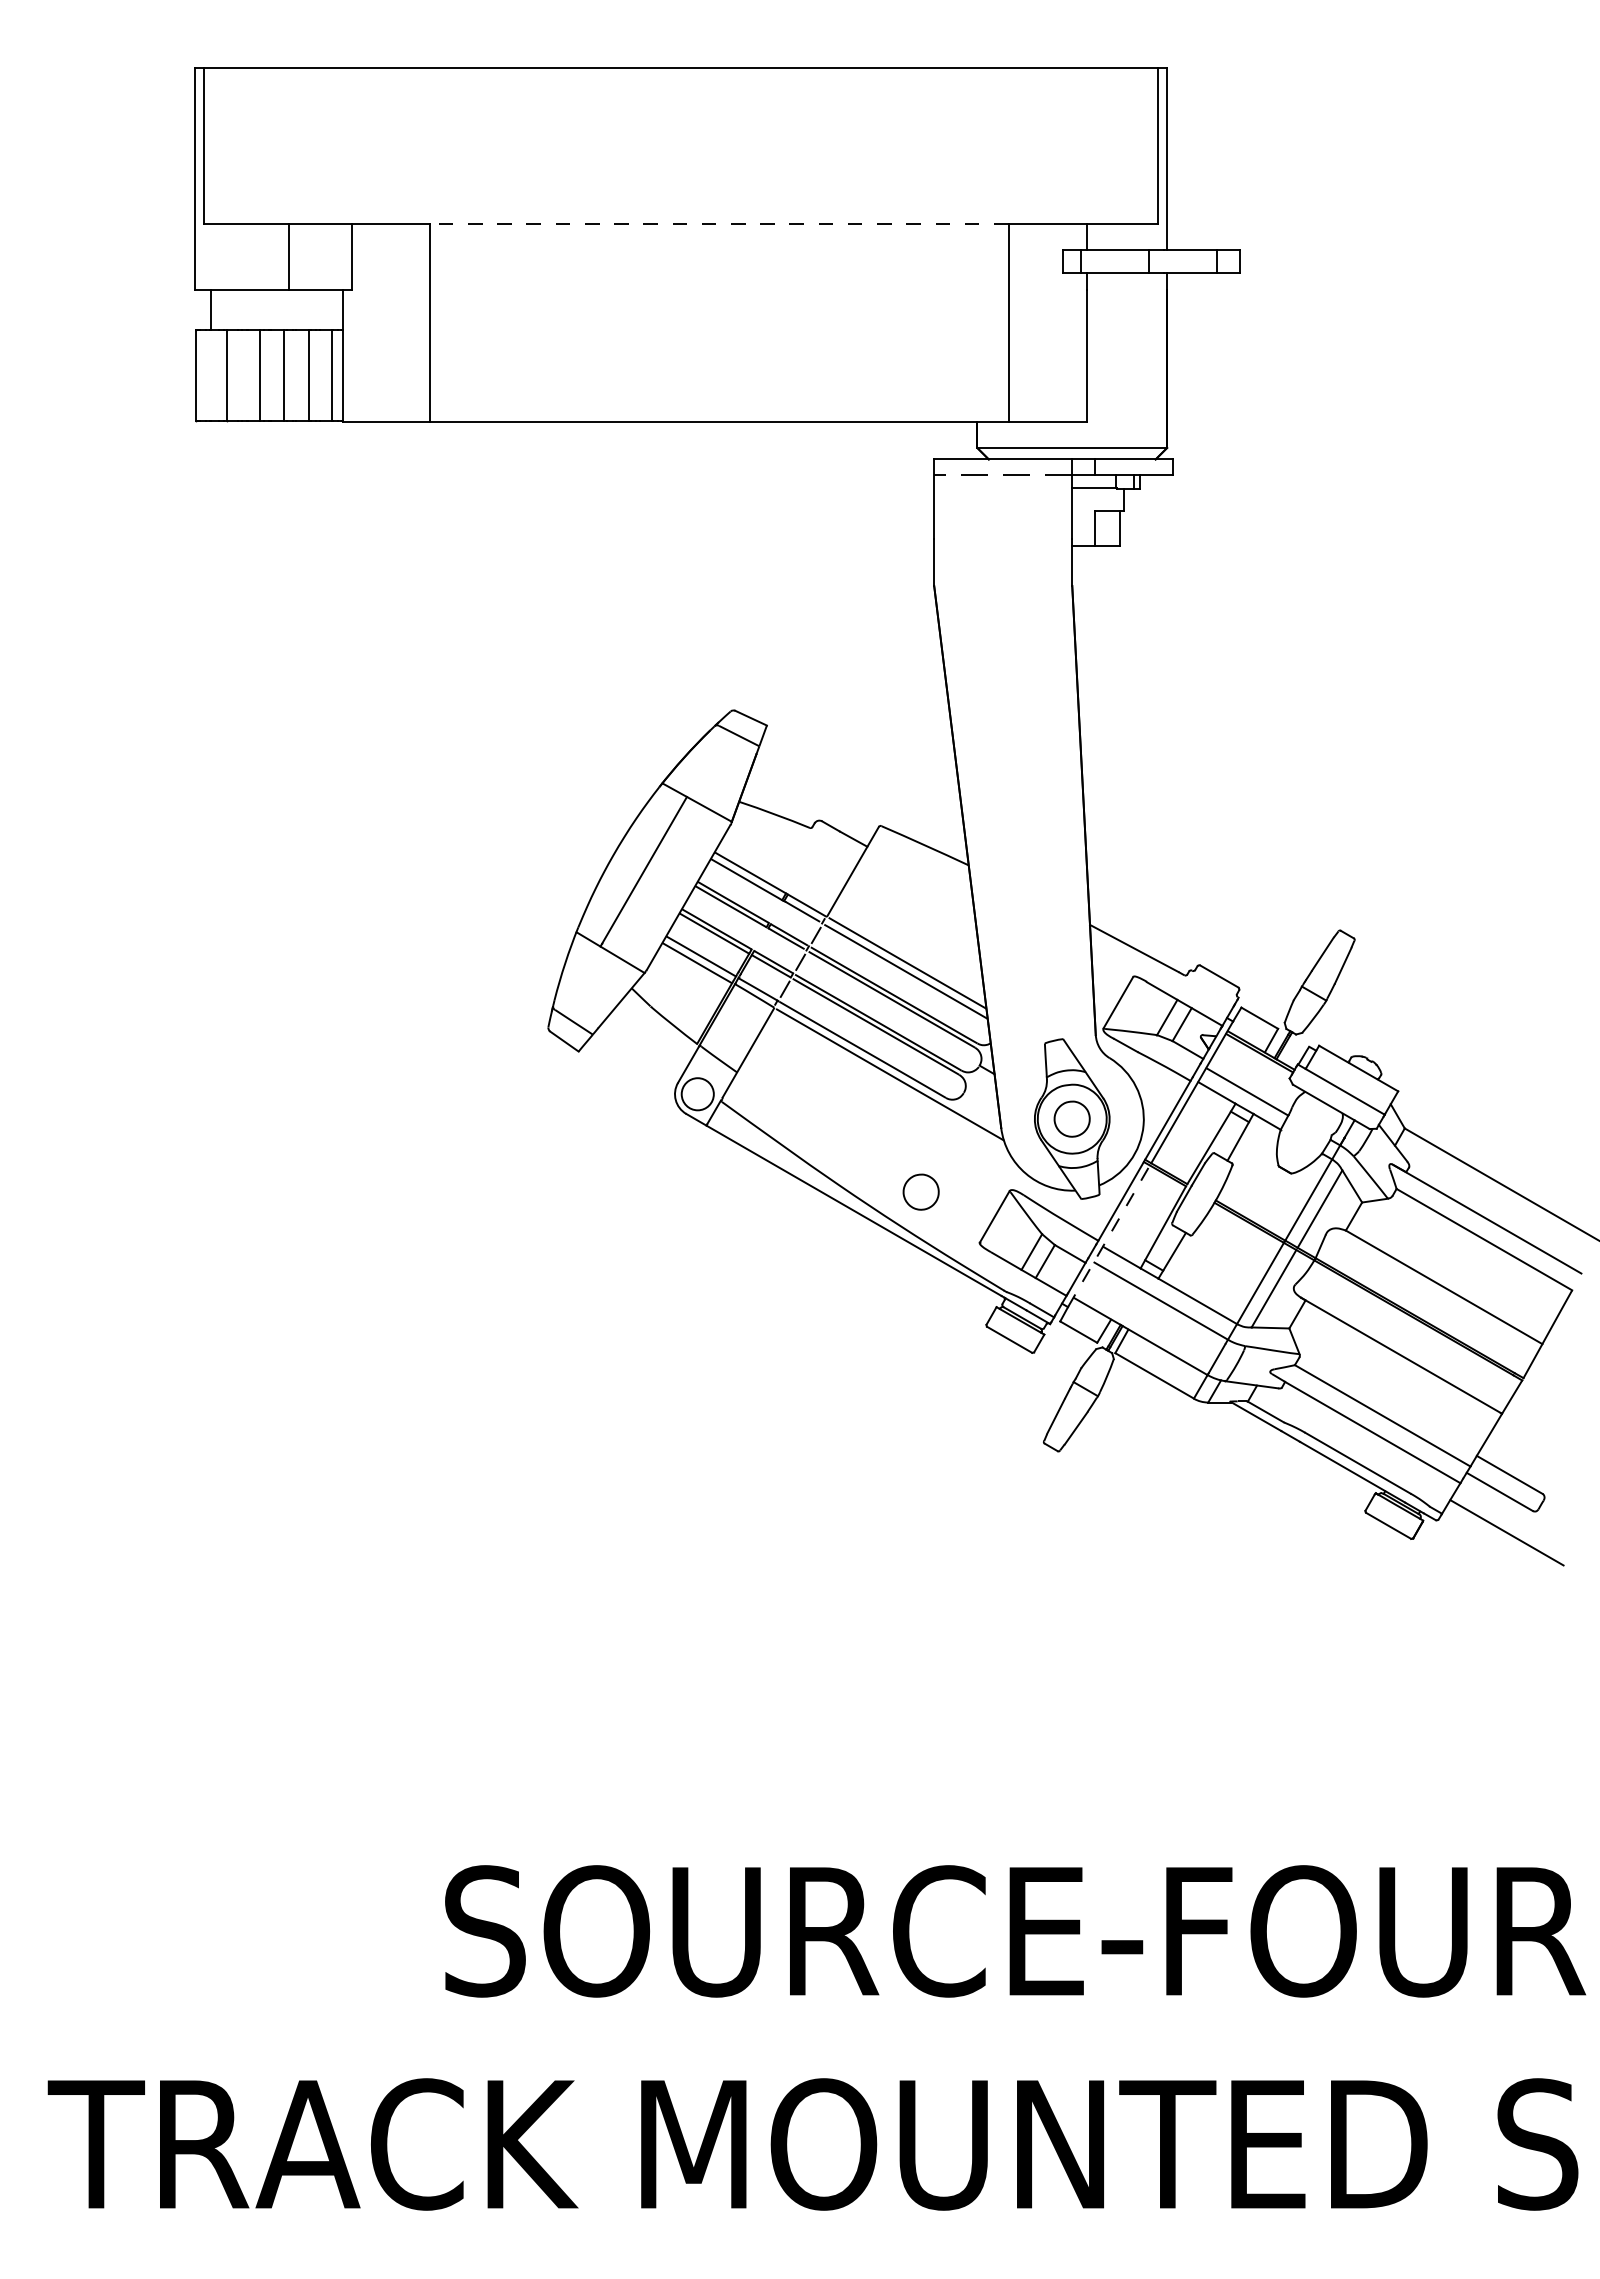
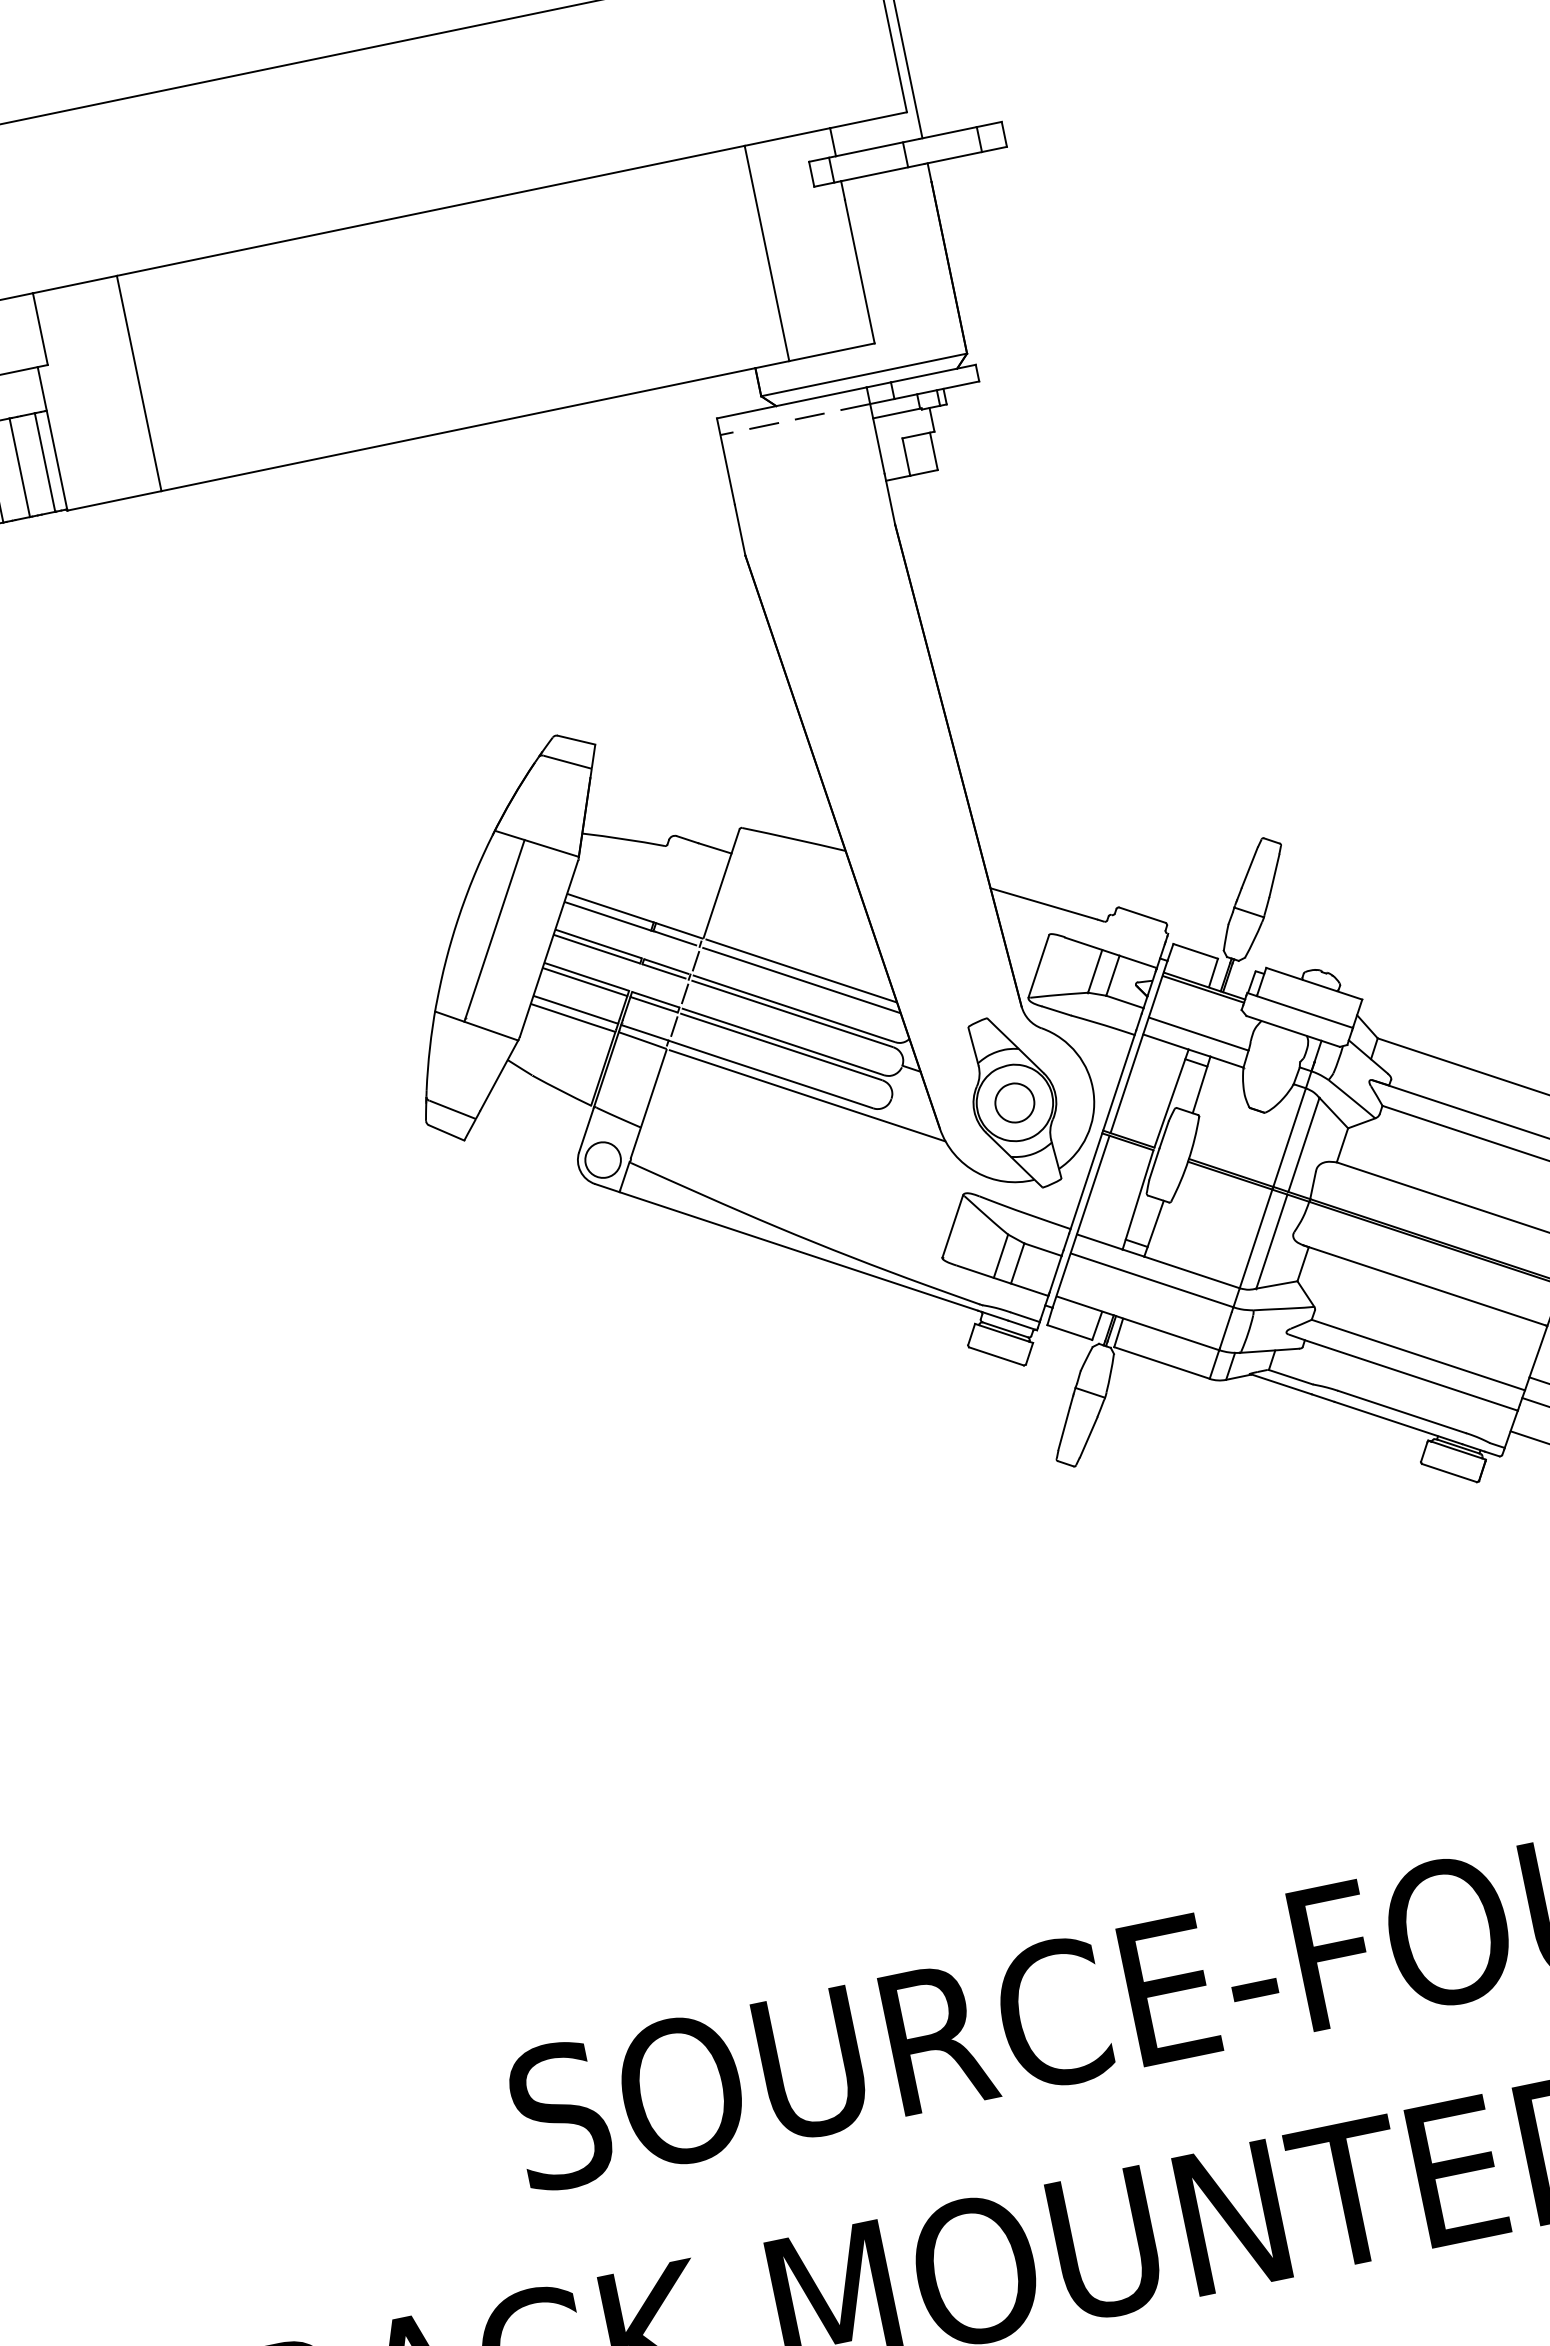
line: (718, 223) -> (429, 210), dashed -> solid
part: (920, 1191) -> (866, 1215), removed
line: (1108, 1236) -> (1080, 1222), dashed -> solid

